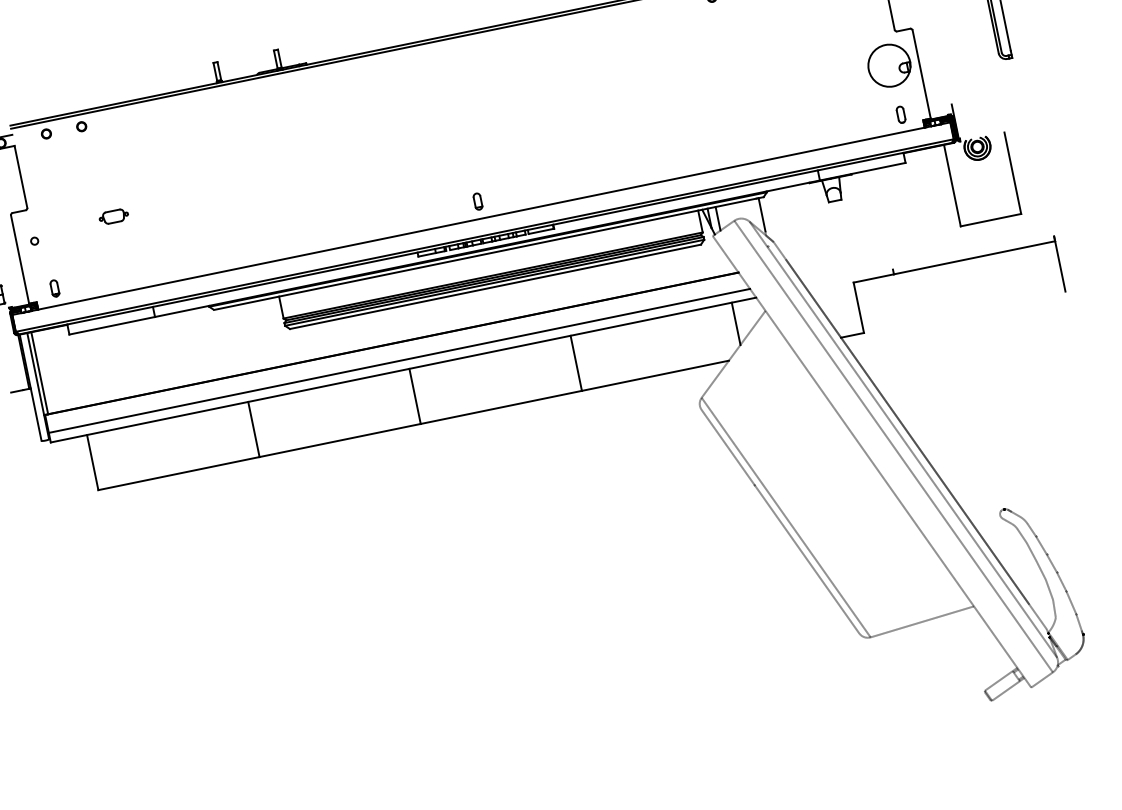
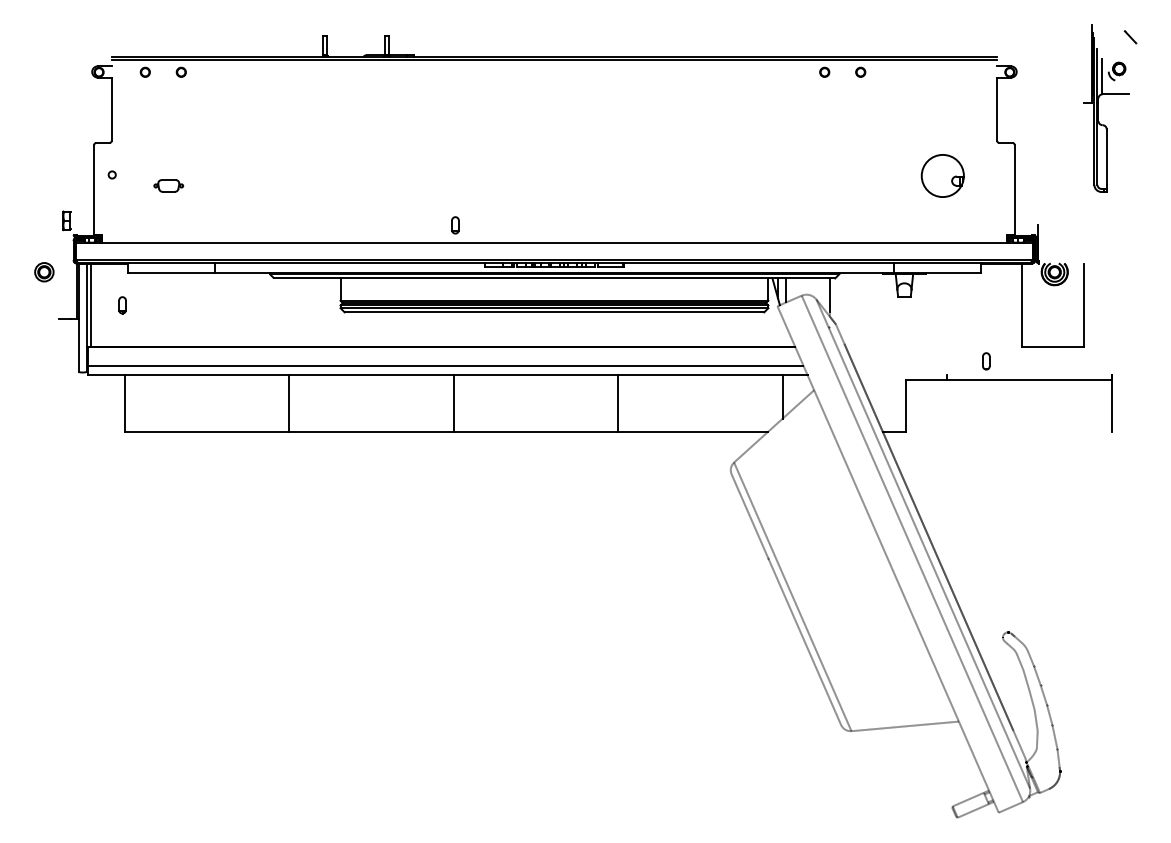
part: (889, 65) -> (942, 175), moved
part: (901, 114) -> (986, 361), moved
part: (478, 201) -> (455, 225), moved
part: (113, 216) -> (168, 185), moved
part: (54, 288) -> (122, 305), moved

